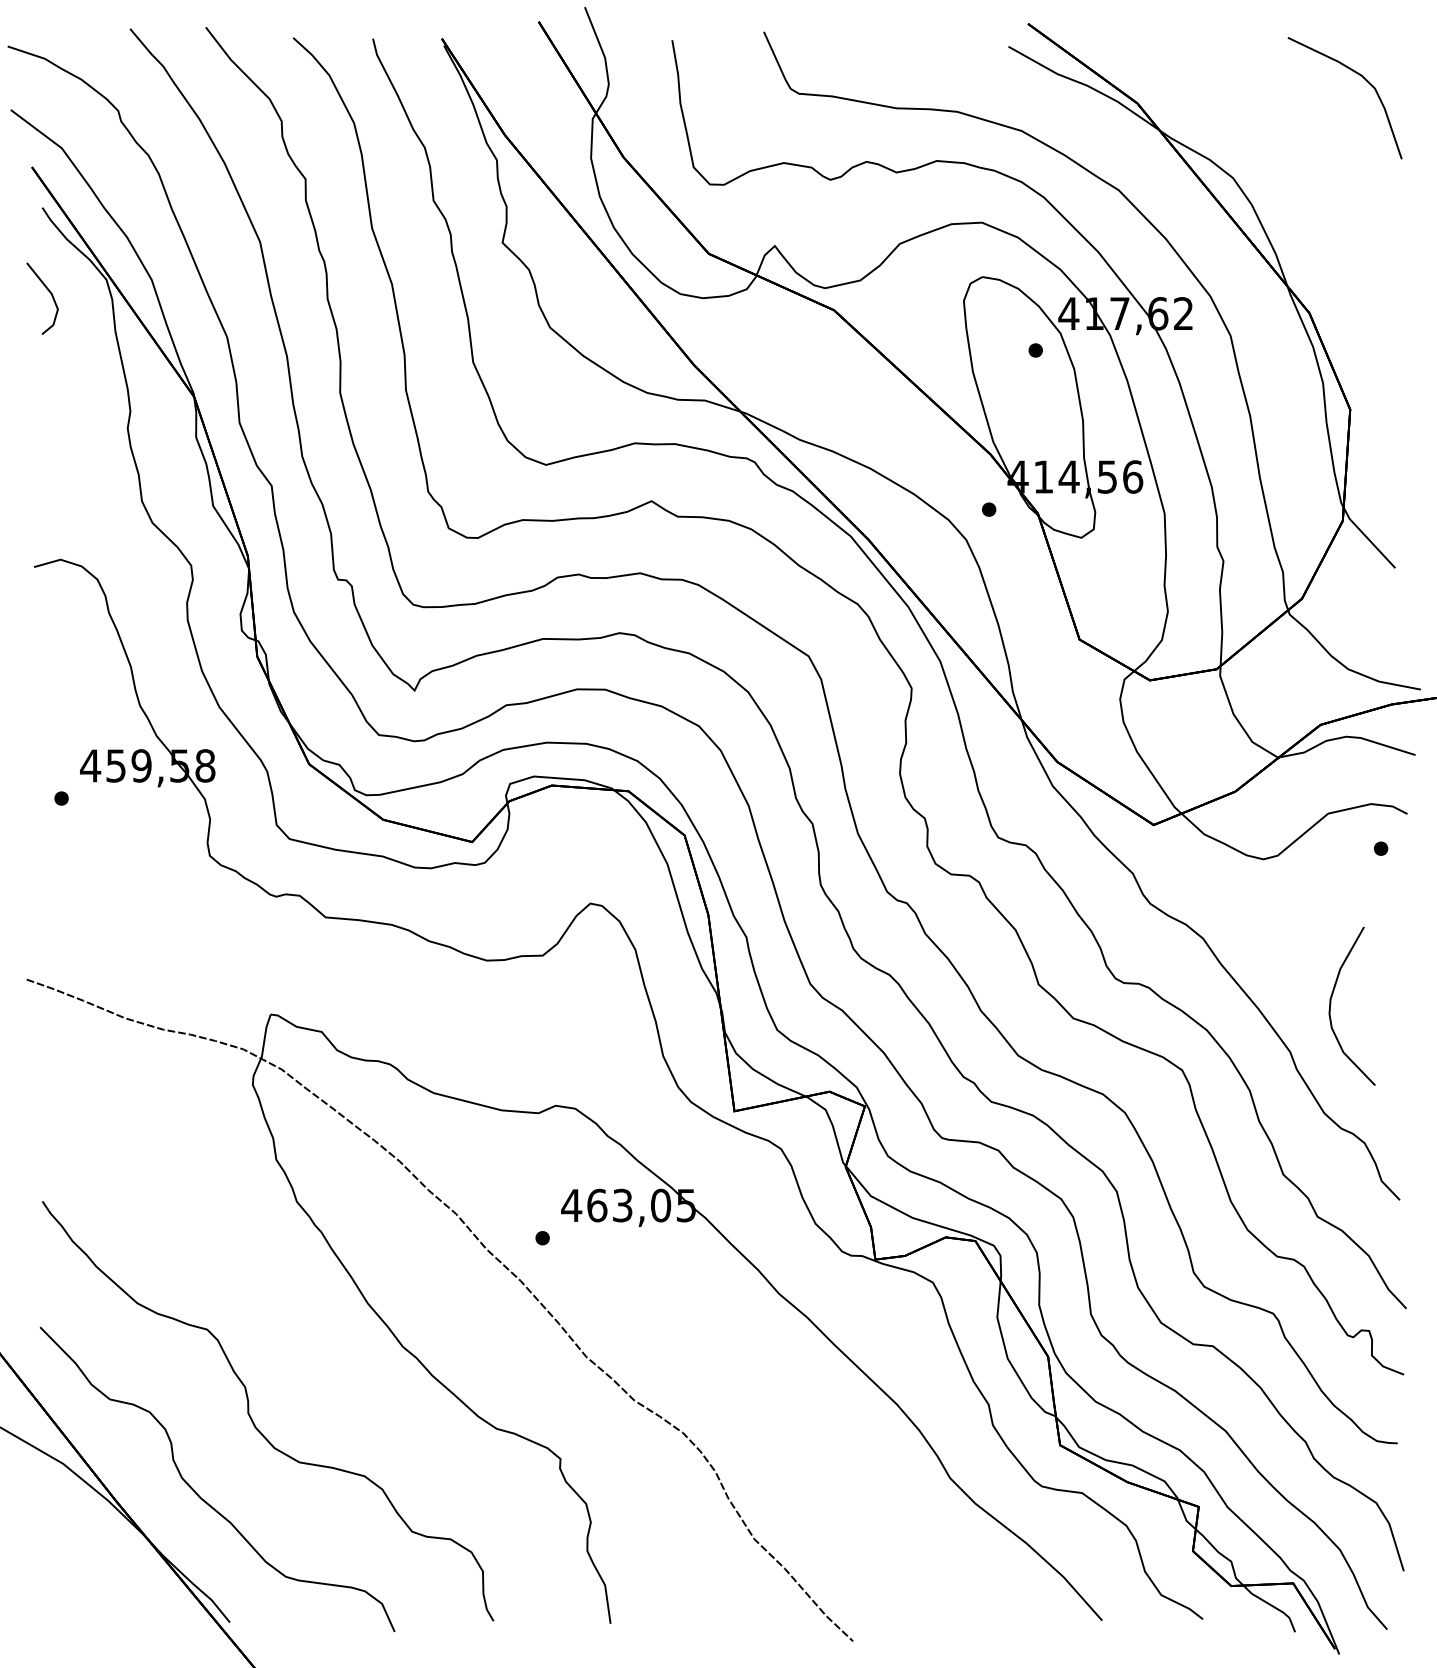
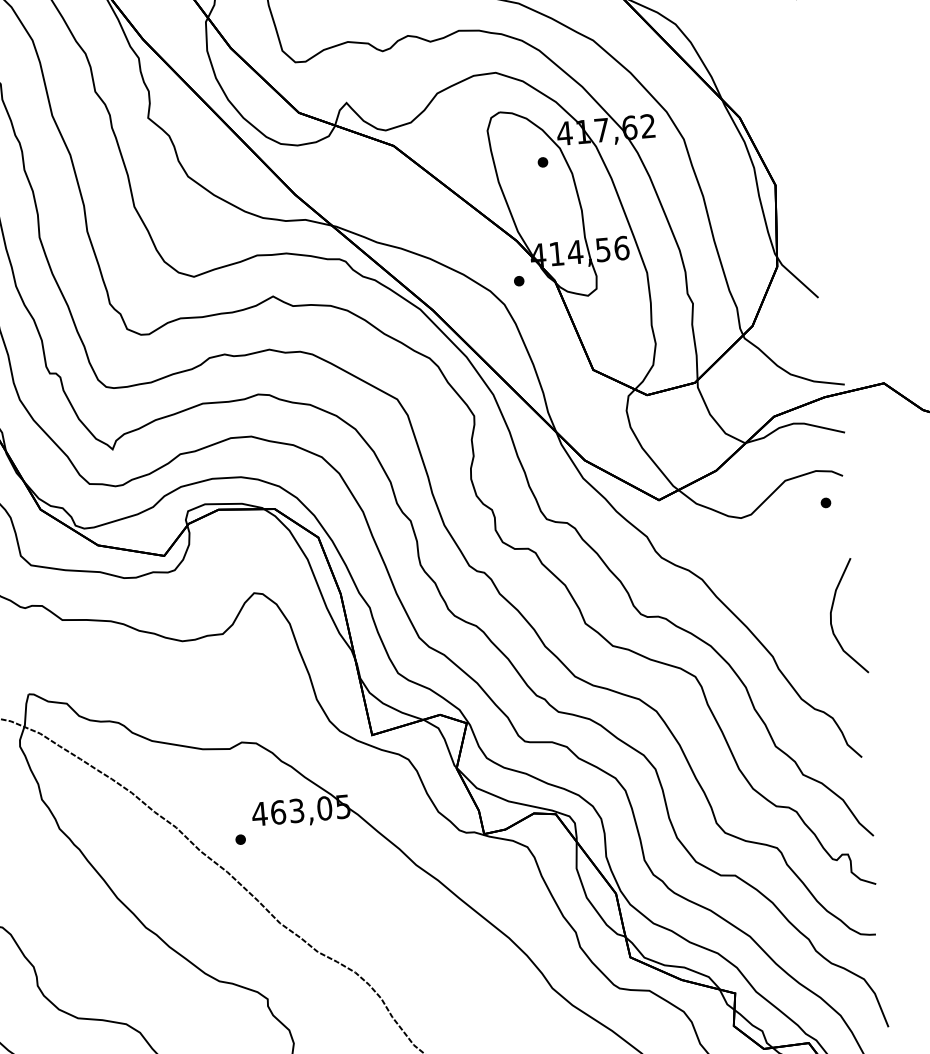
curve: (1331, 1004) -> (831, 616), moved

